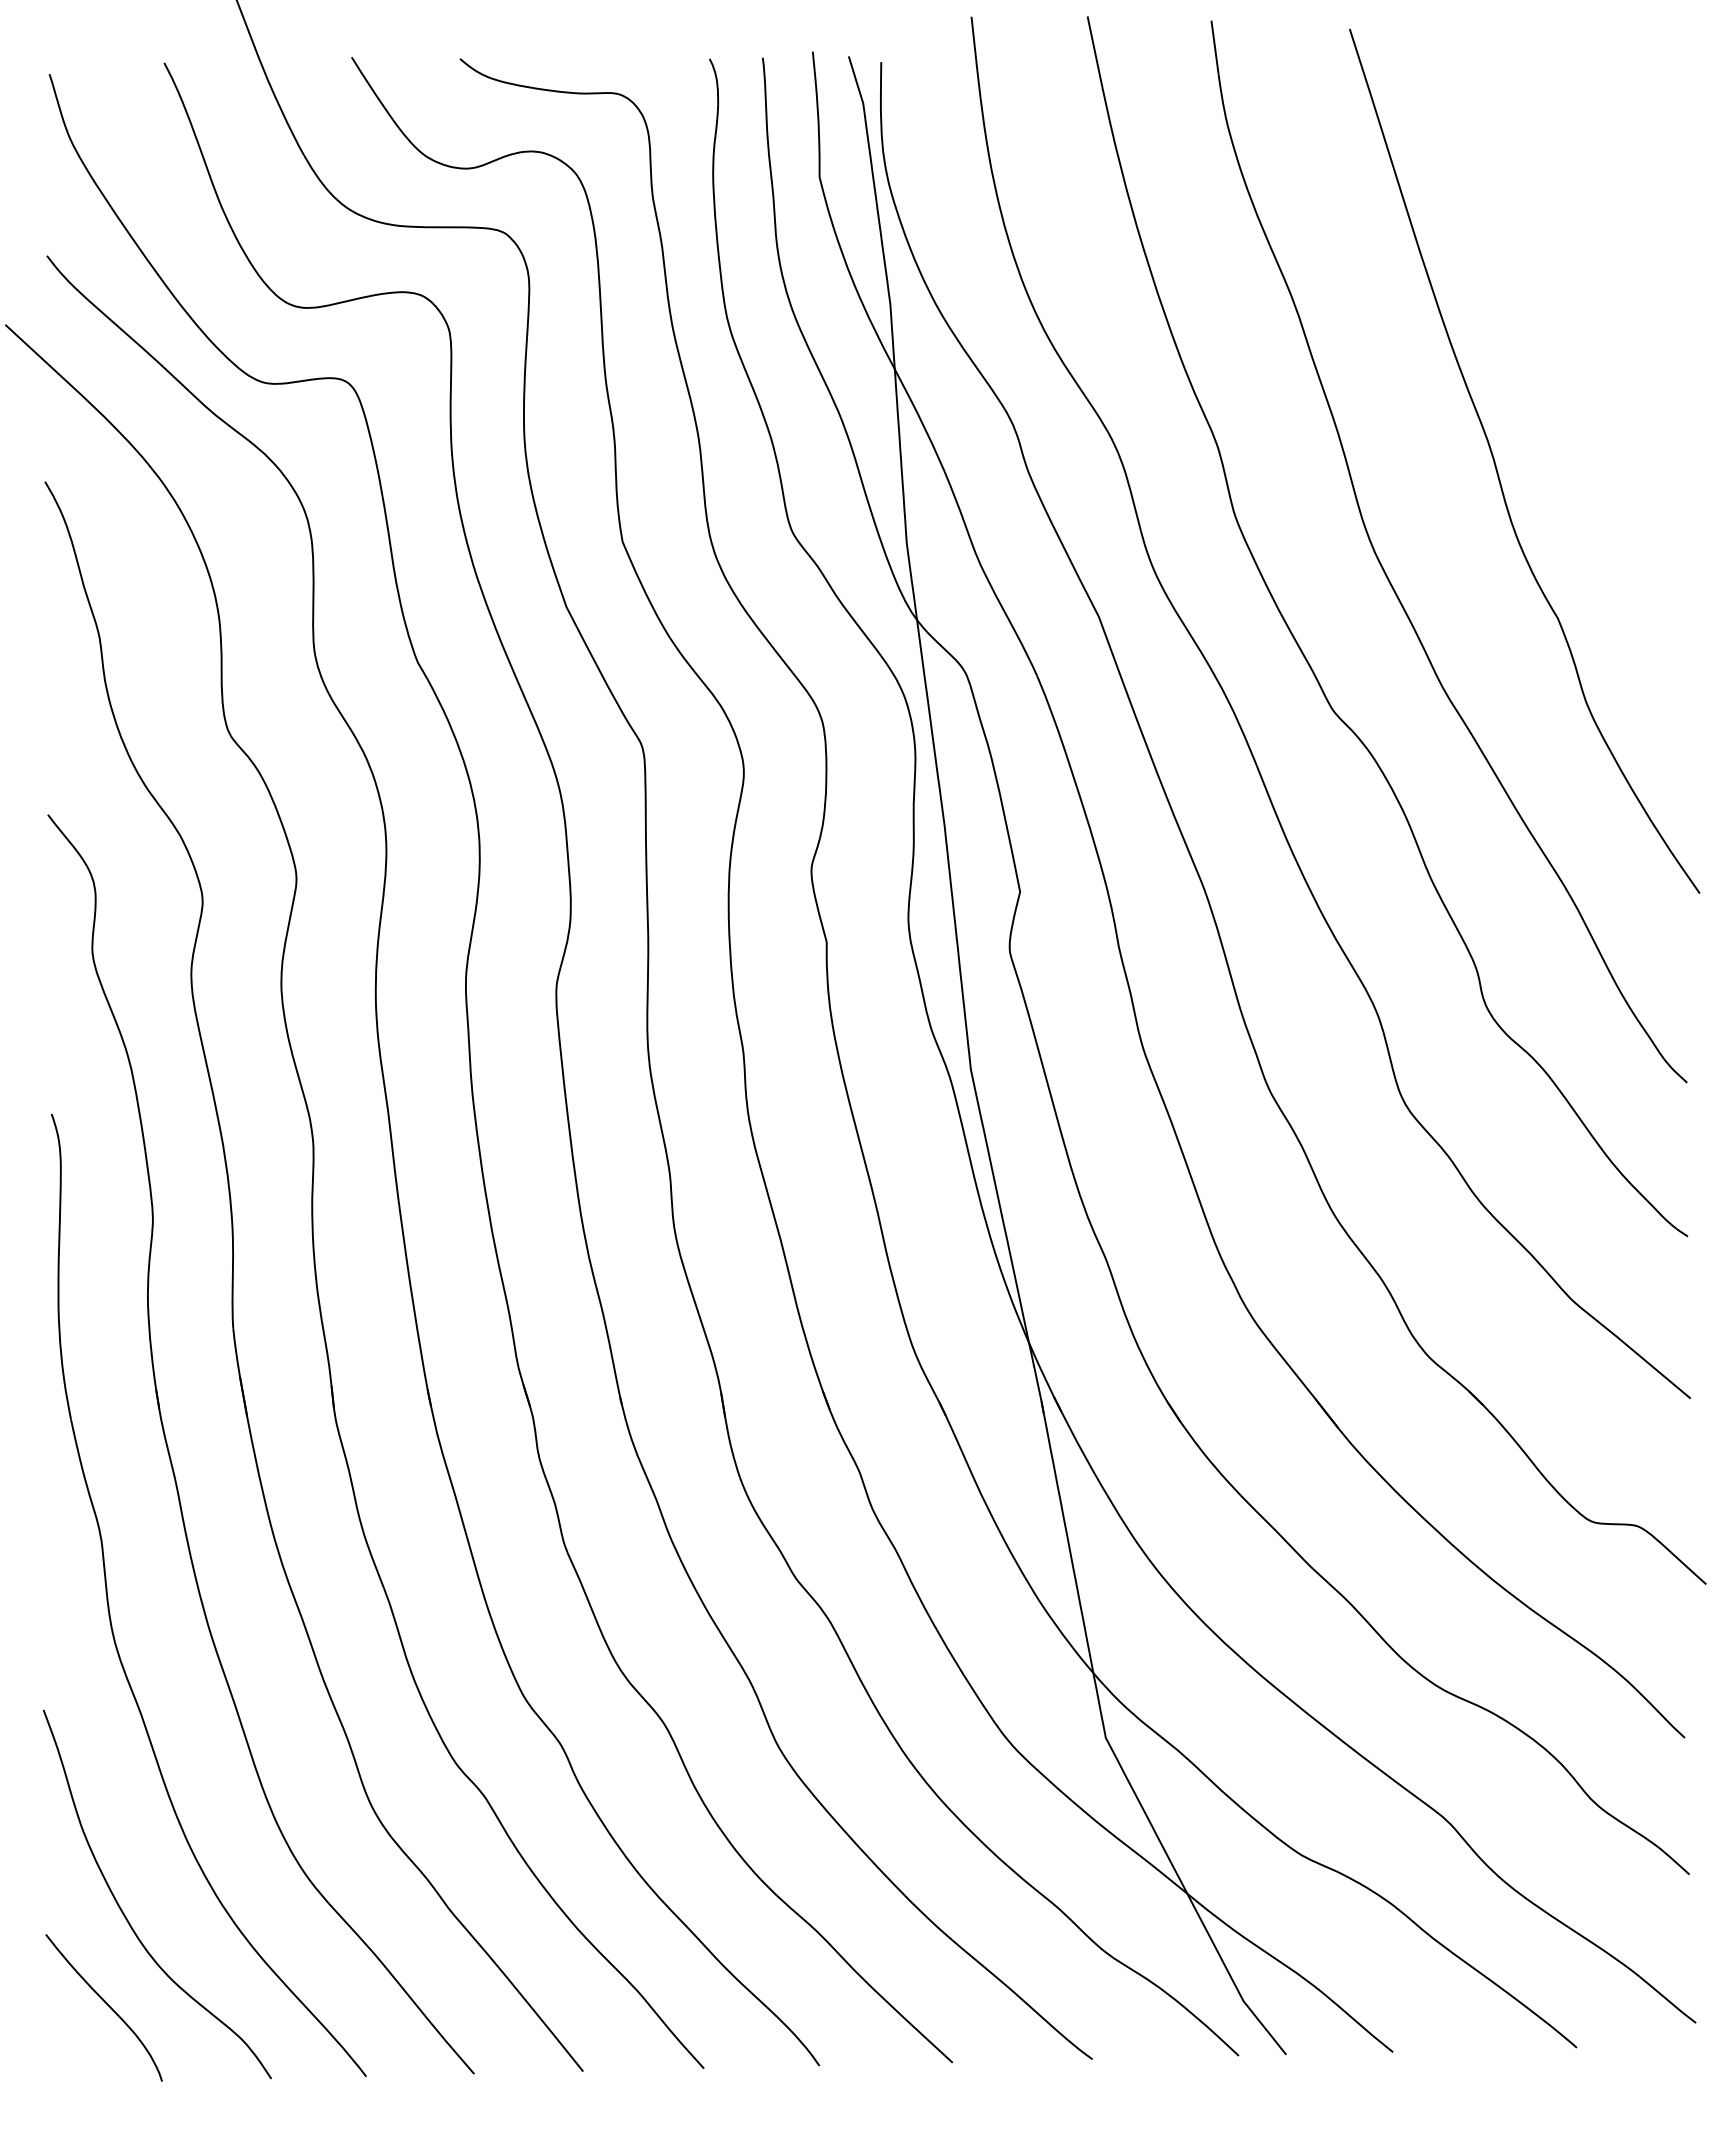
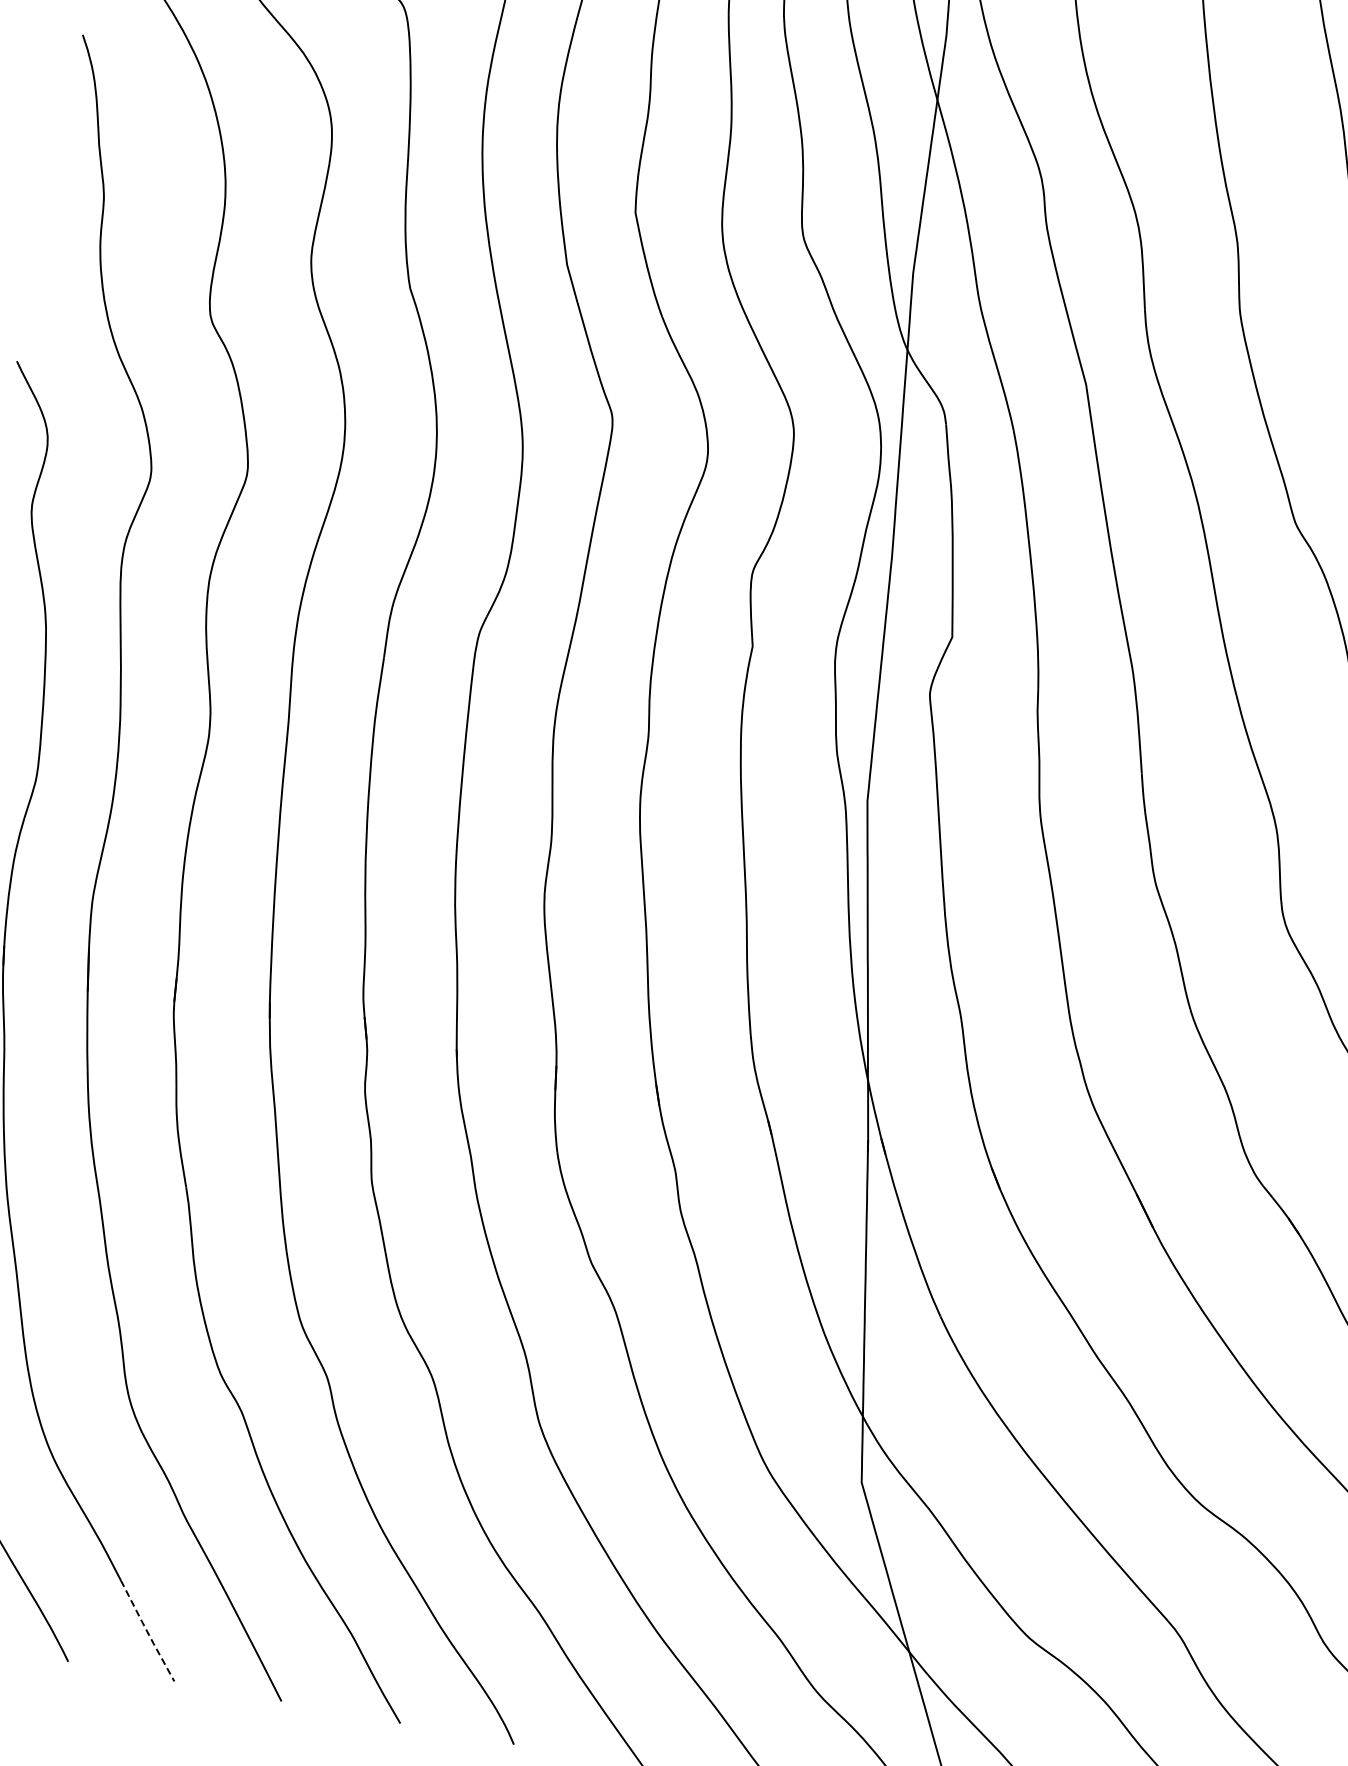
line: (437, 2030) -> (147, 1631), solid -> dashed

